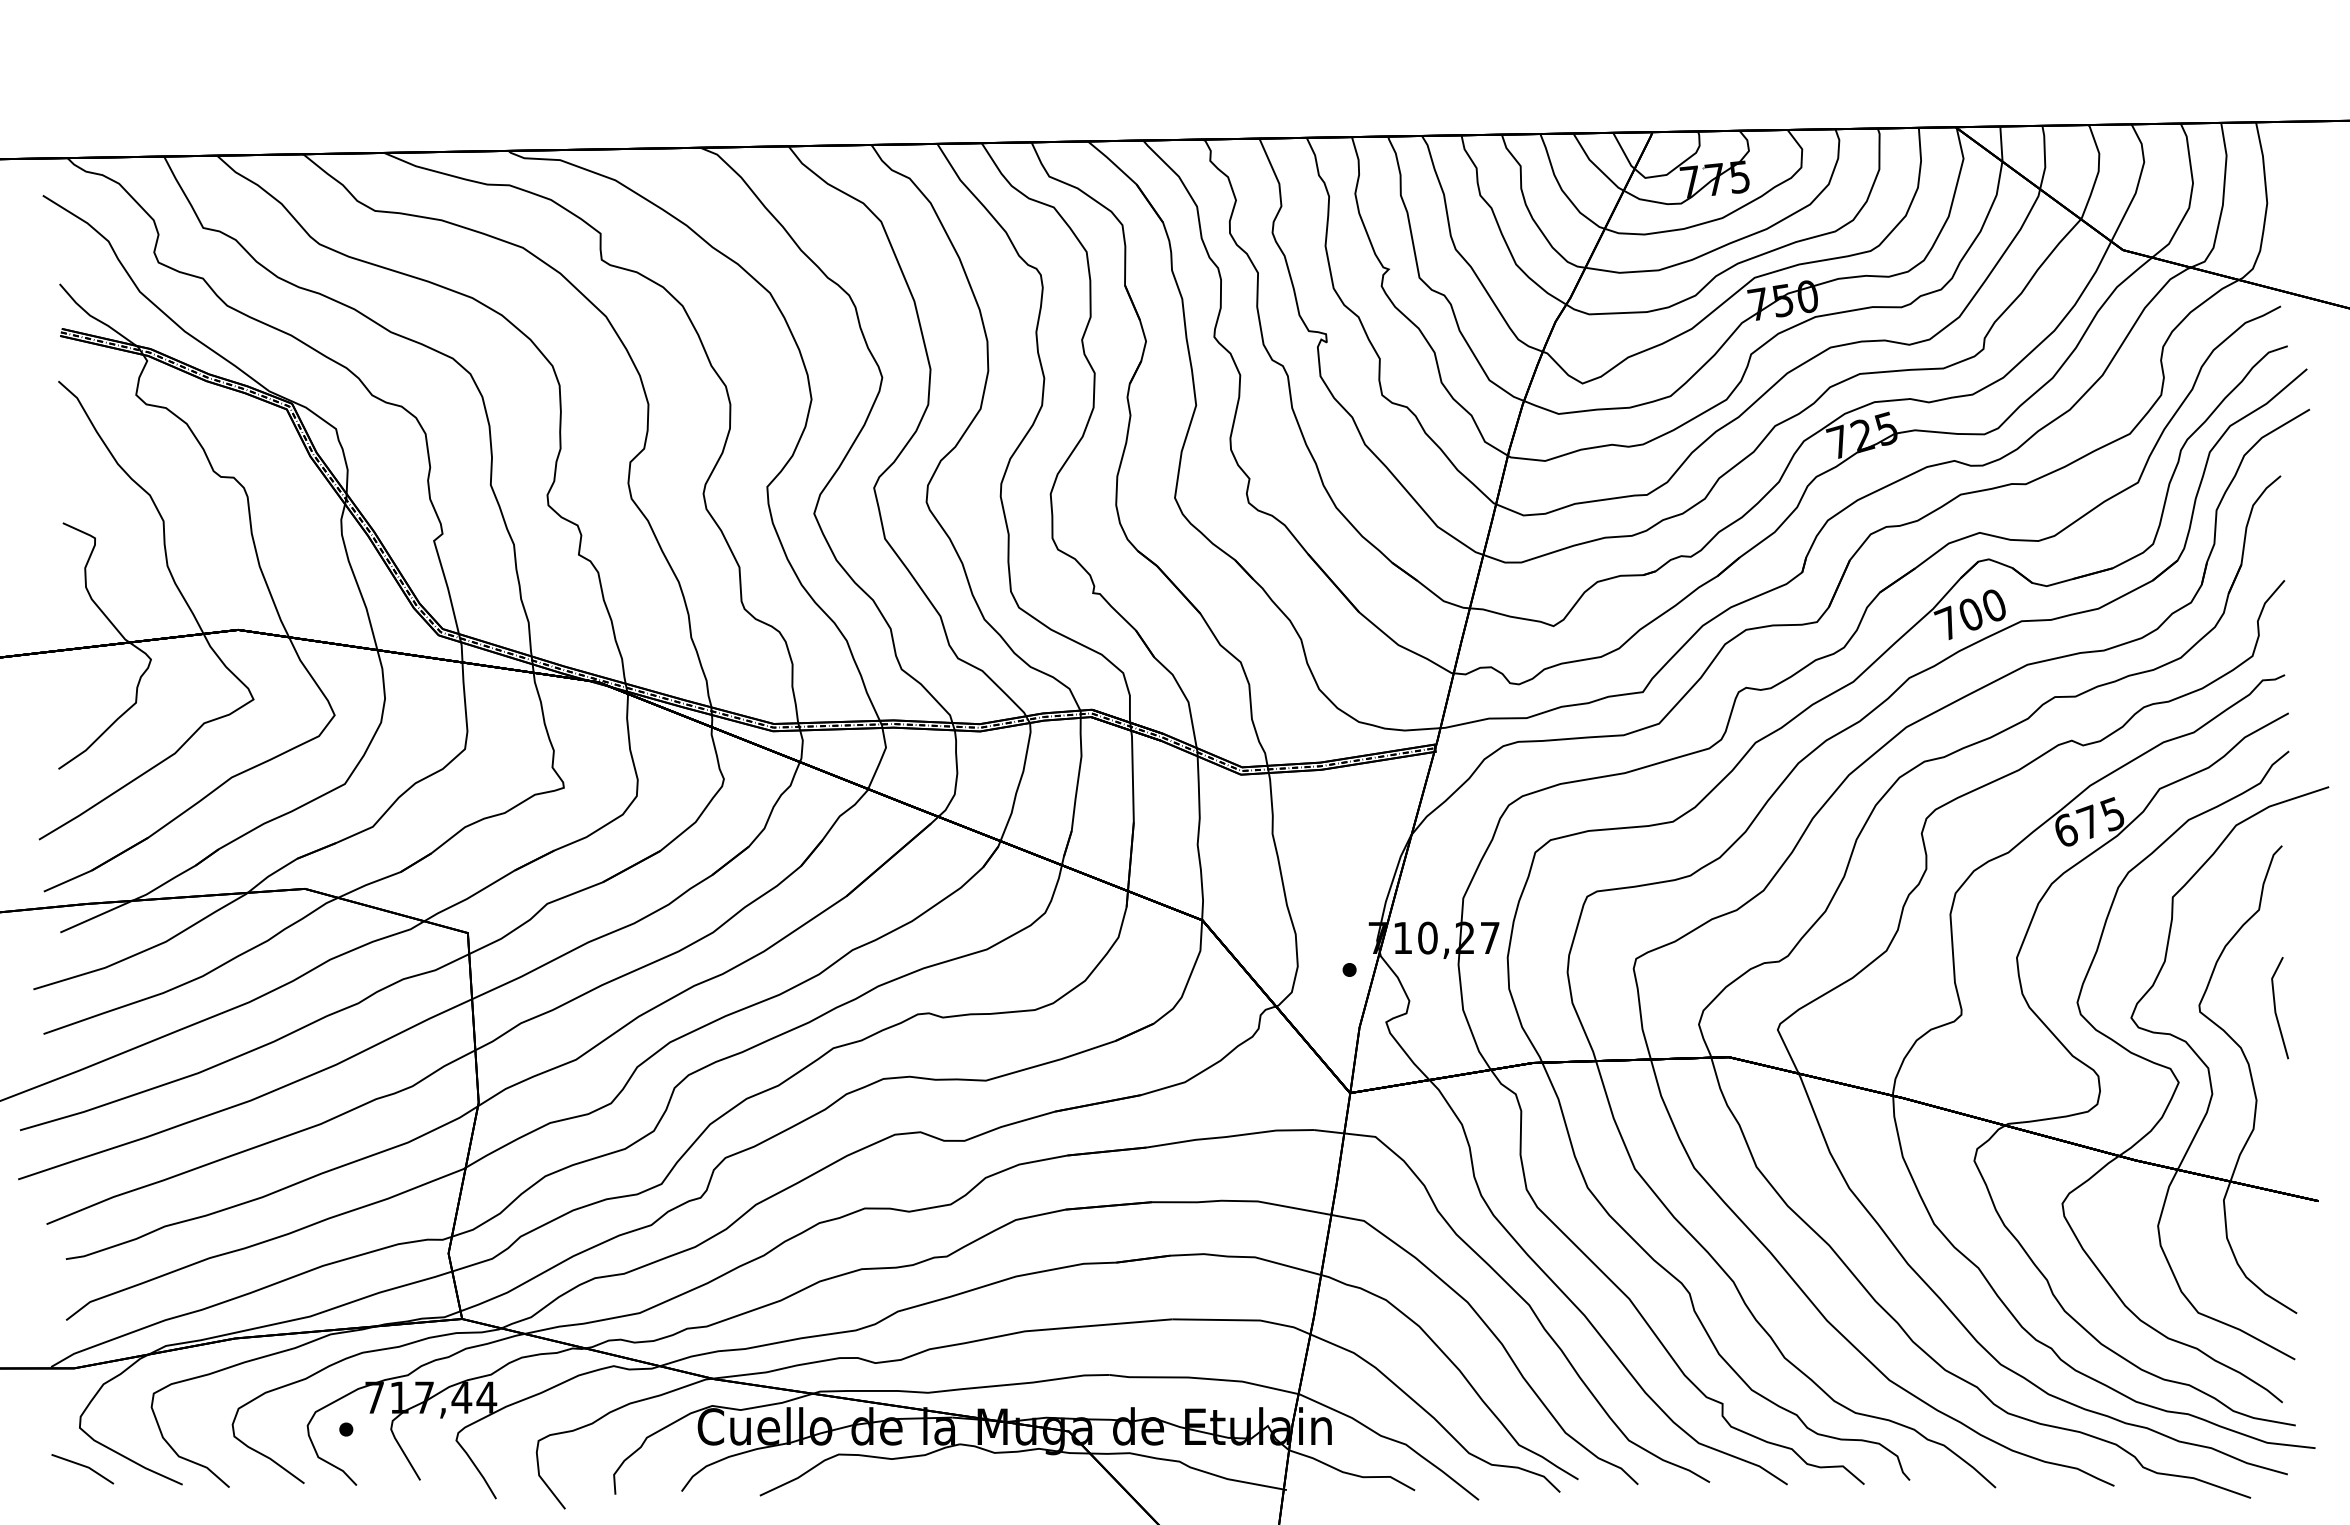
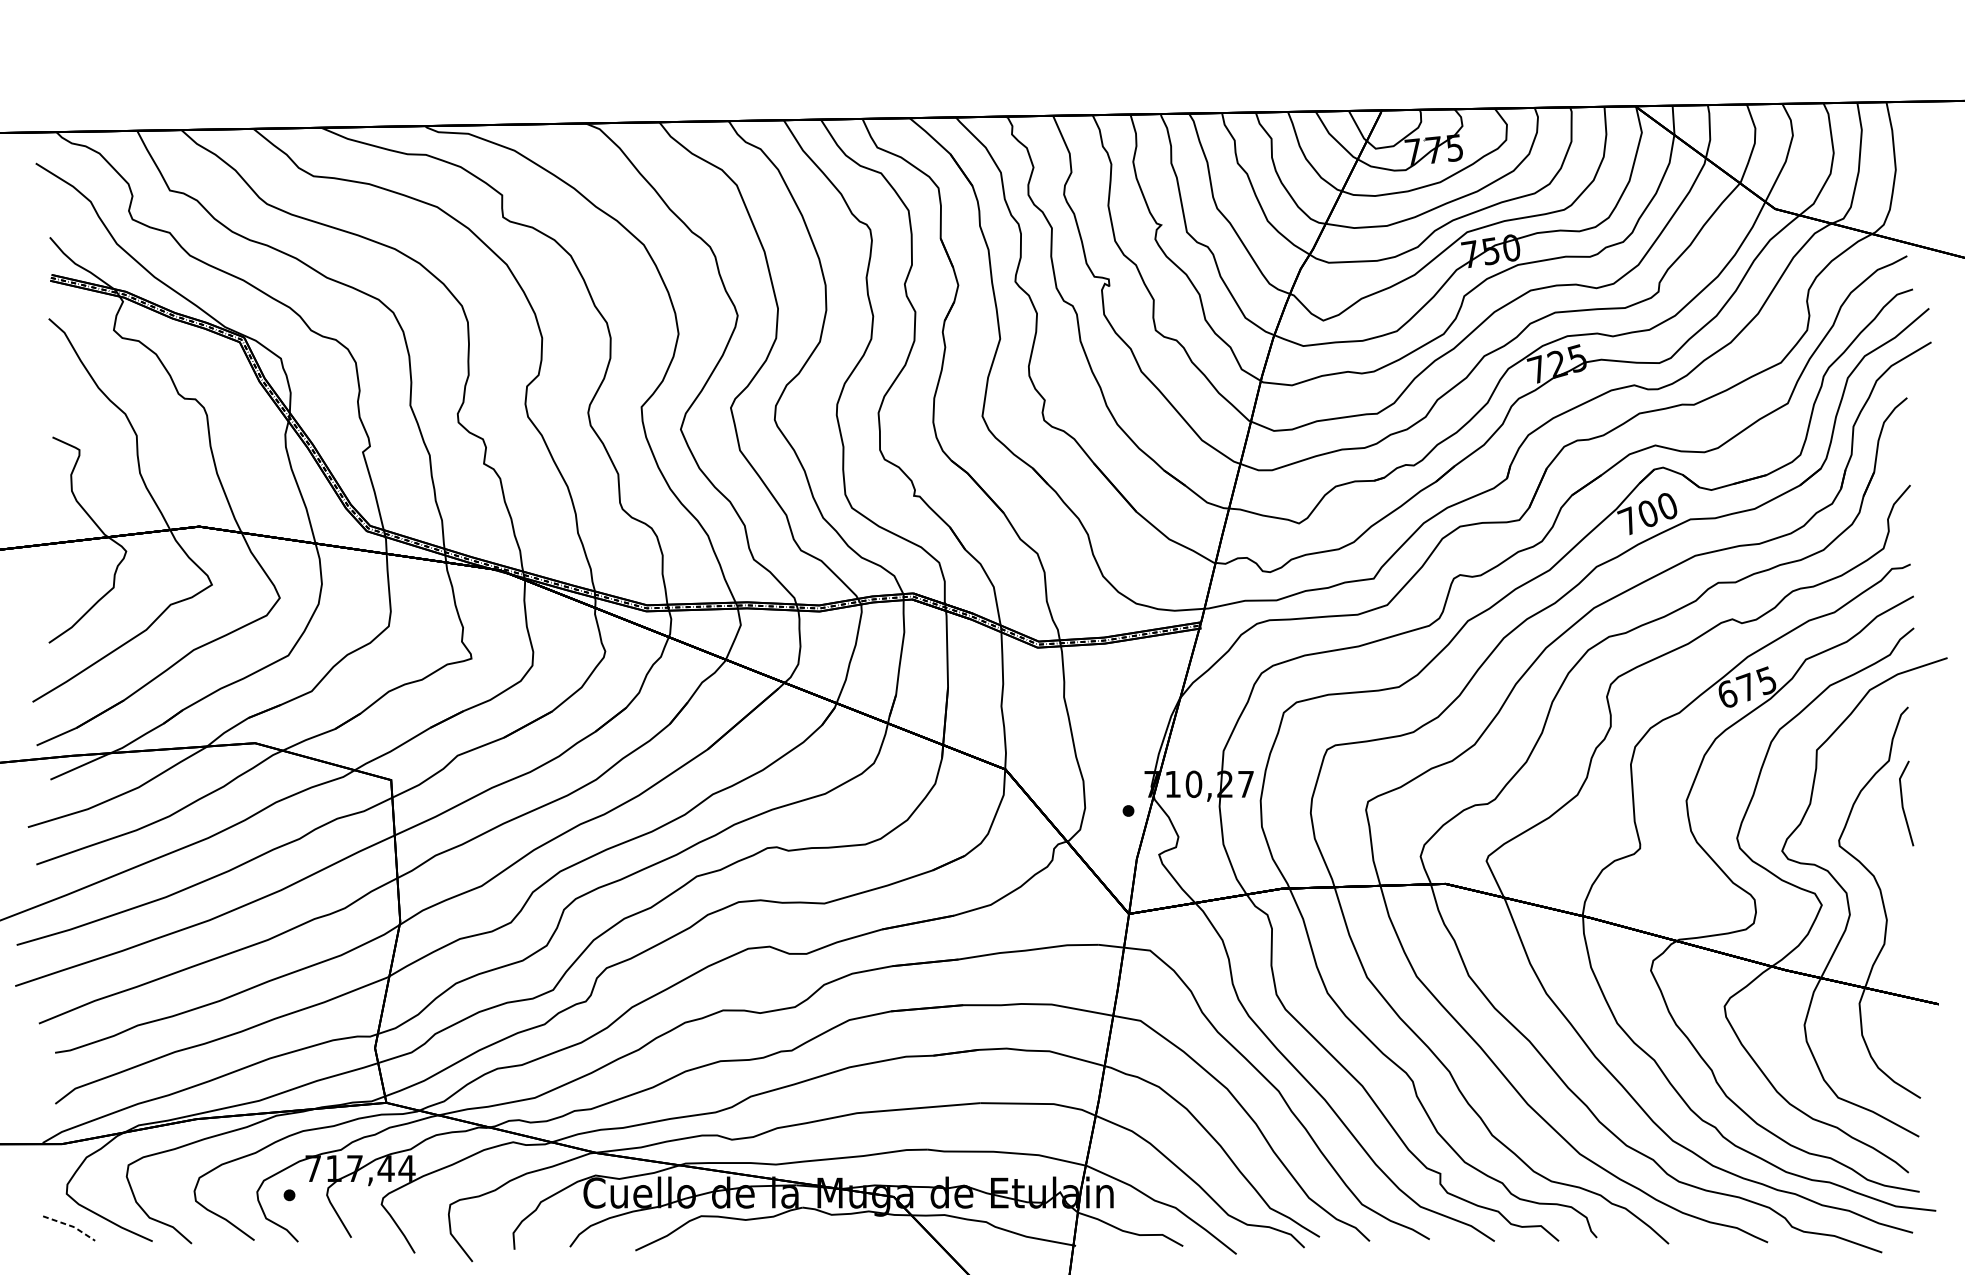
line: (2276, 1010) -> (1903, 805), moved
line: (85, 1466) -> (71, 1226), solid -> dashed

